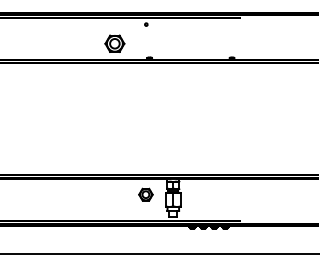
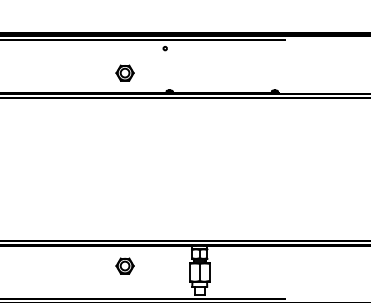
part: (114, 43) -> (124, 72), size x0.71
part: (145, 194) -> (124, 265), moved

